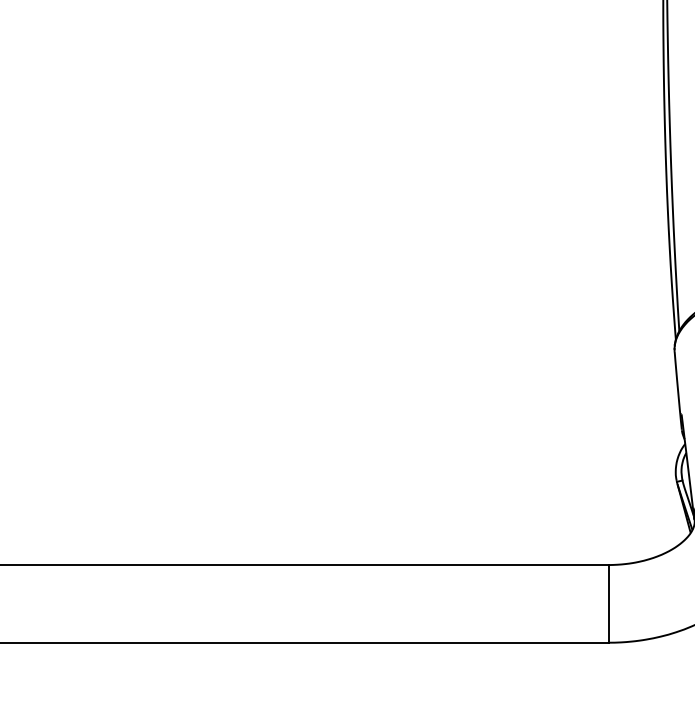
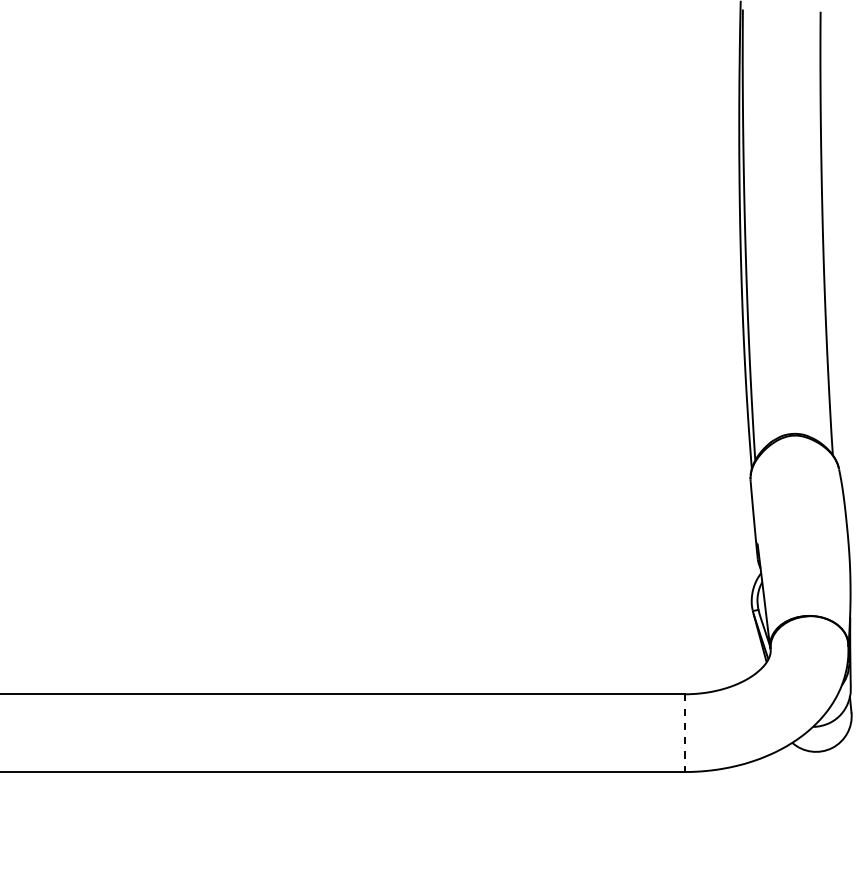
line: (608, 604) -> (684, 733), solid -> dashed

